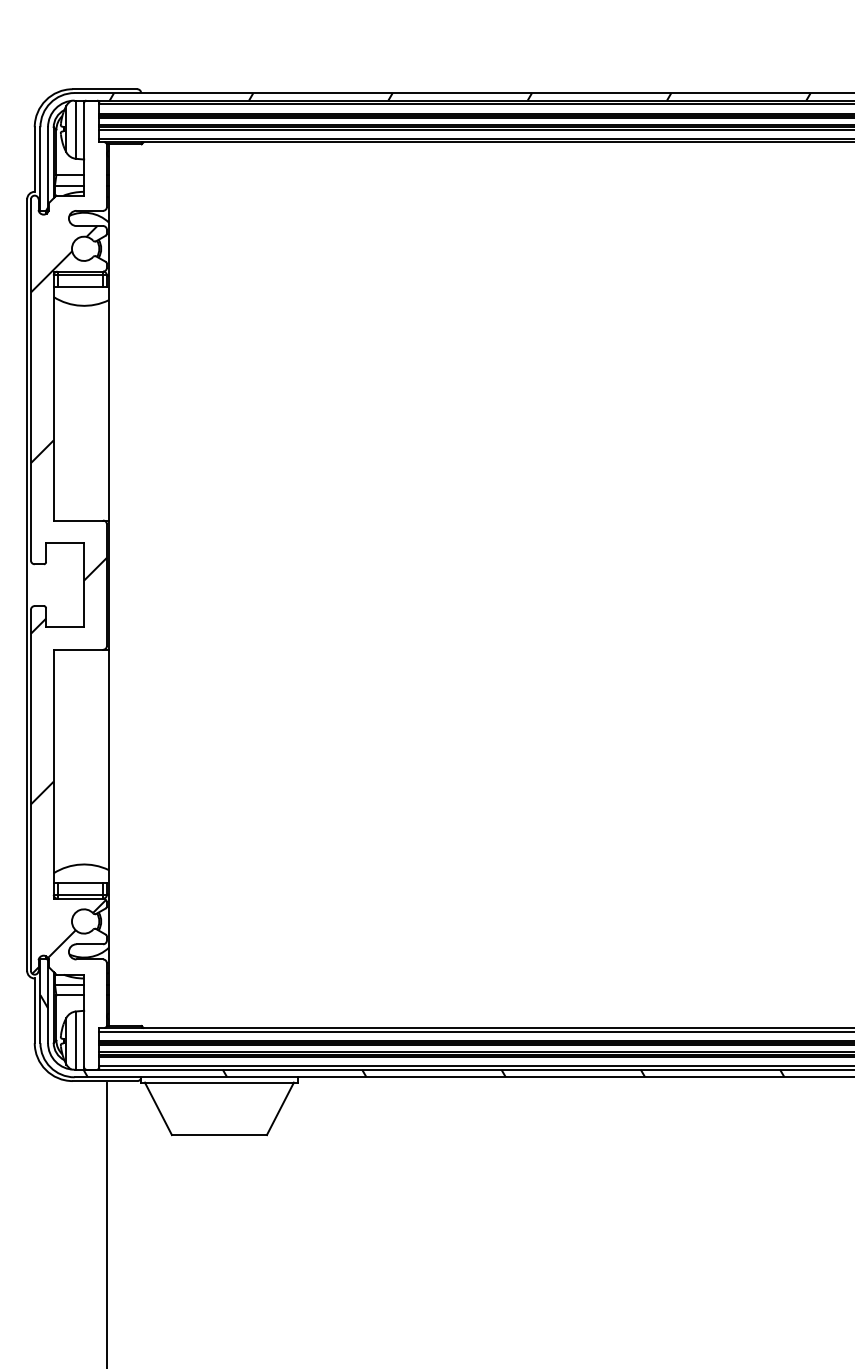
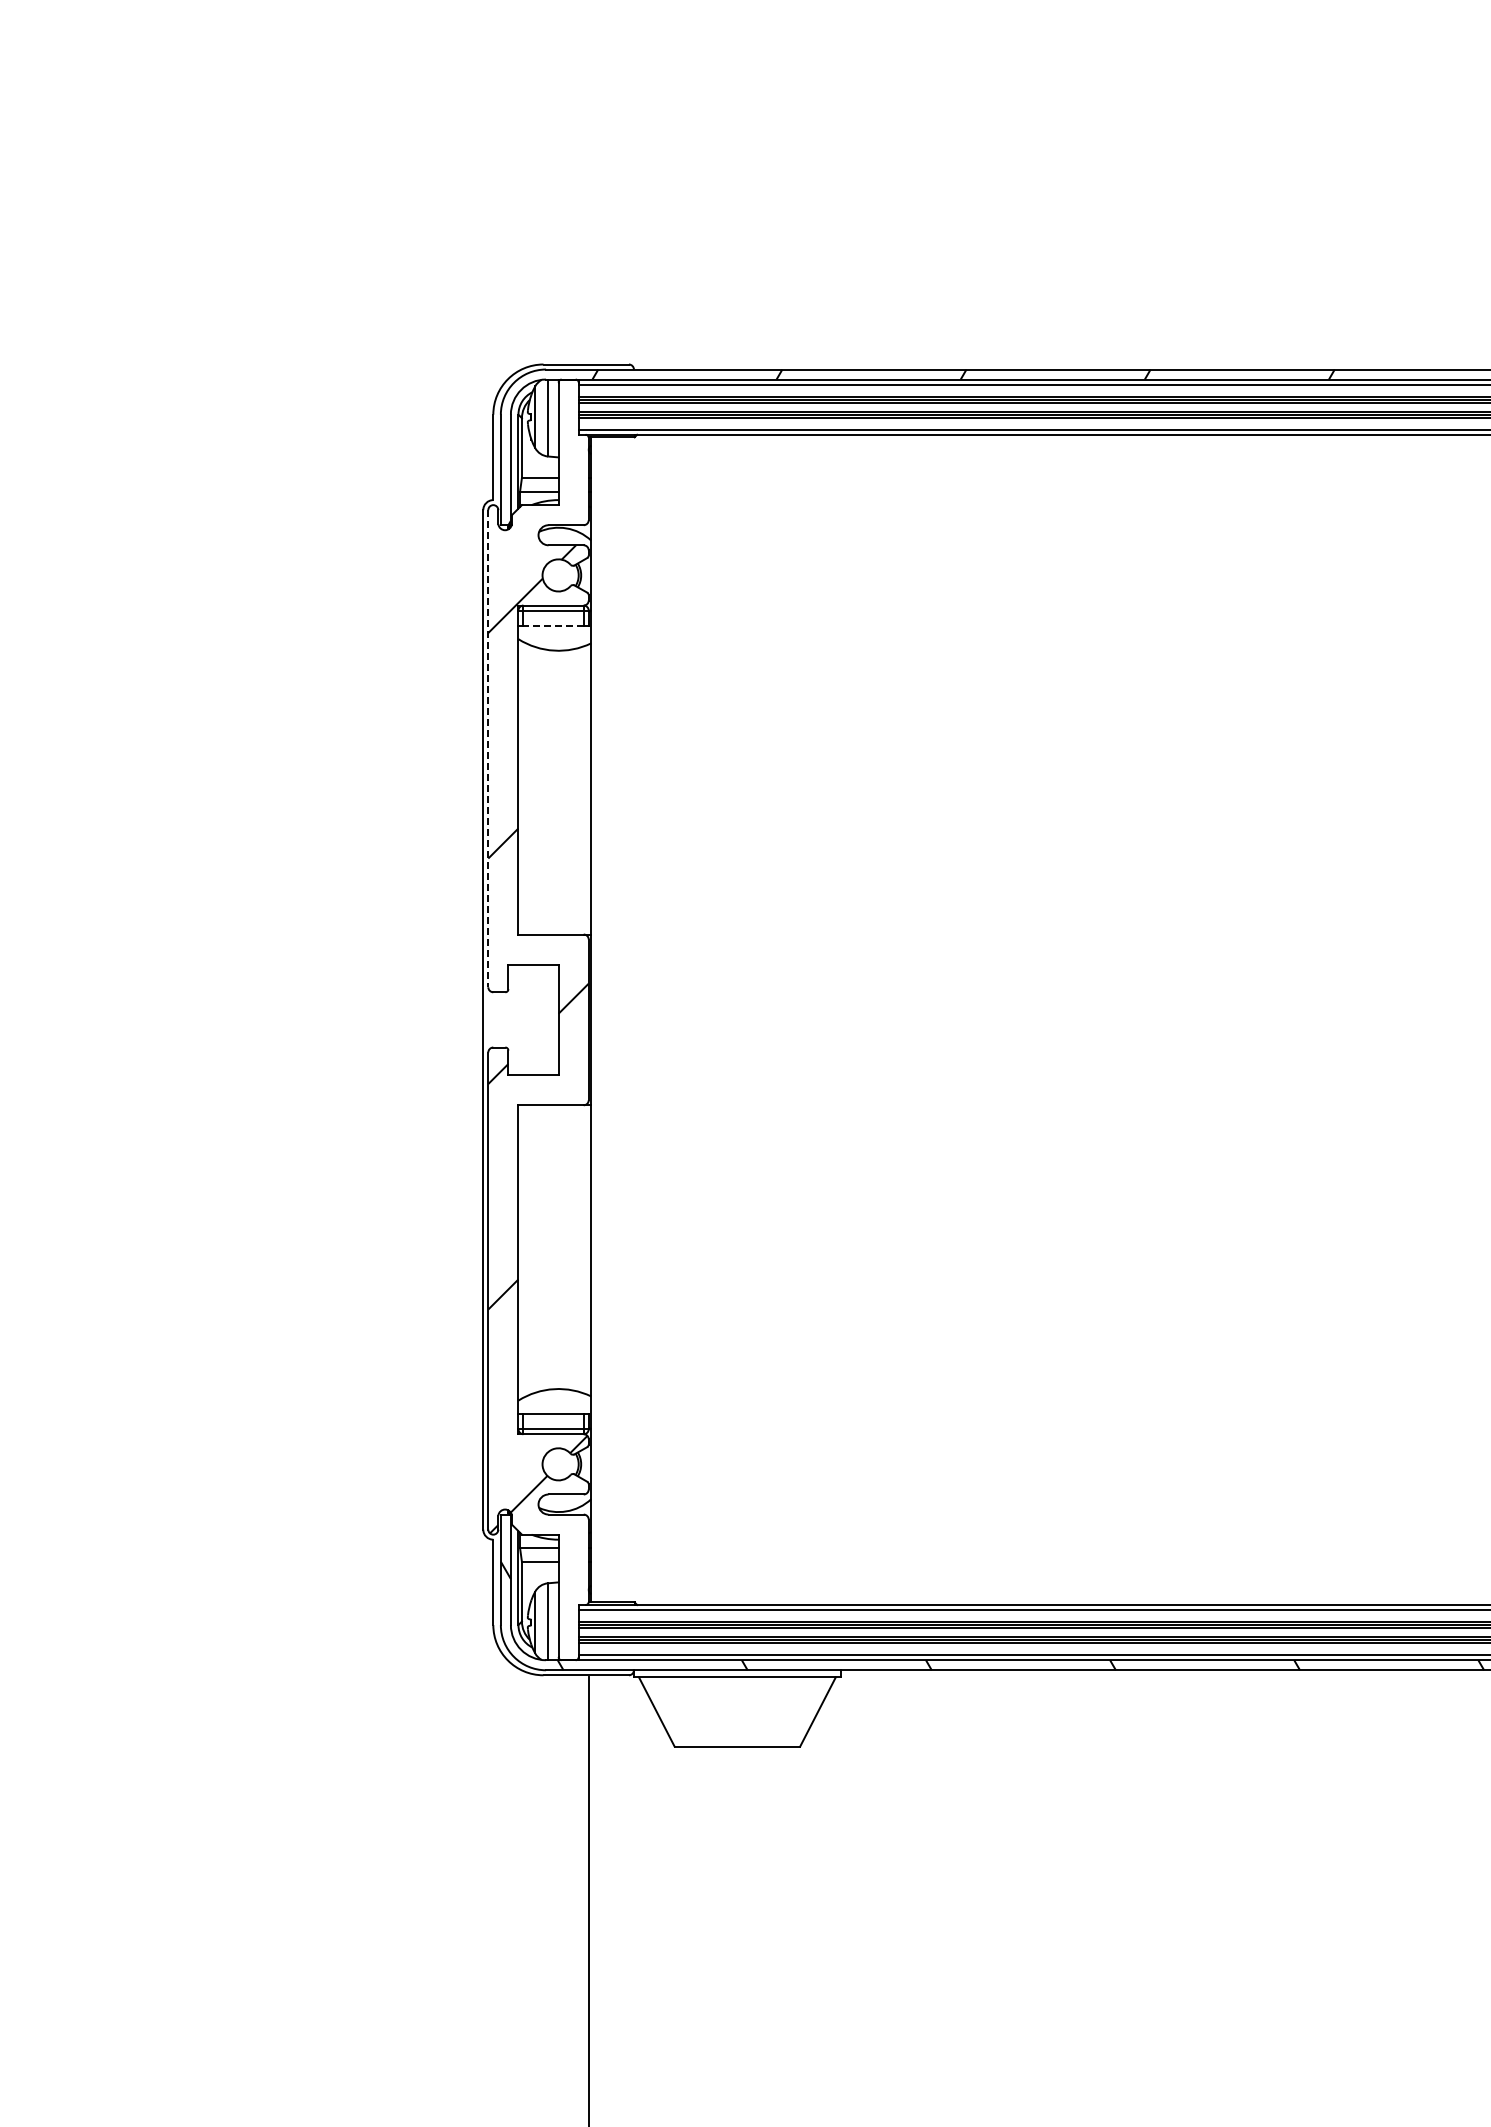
line: (80, 286) -> (553, 625), solid -> dashed
line: (31, 379) -> (488, 748), solid -> dashed

